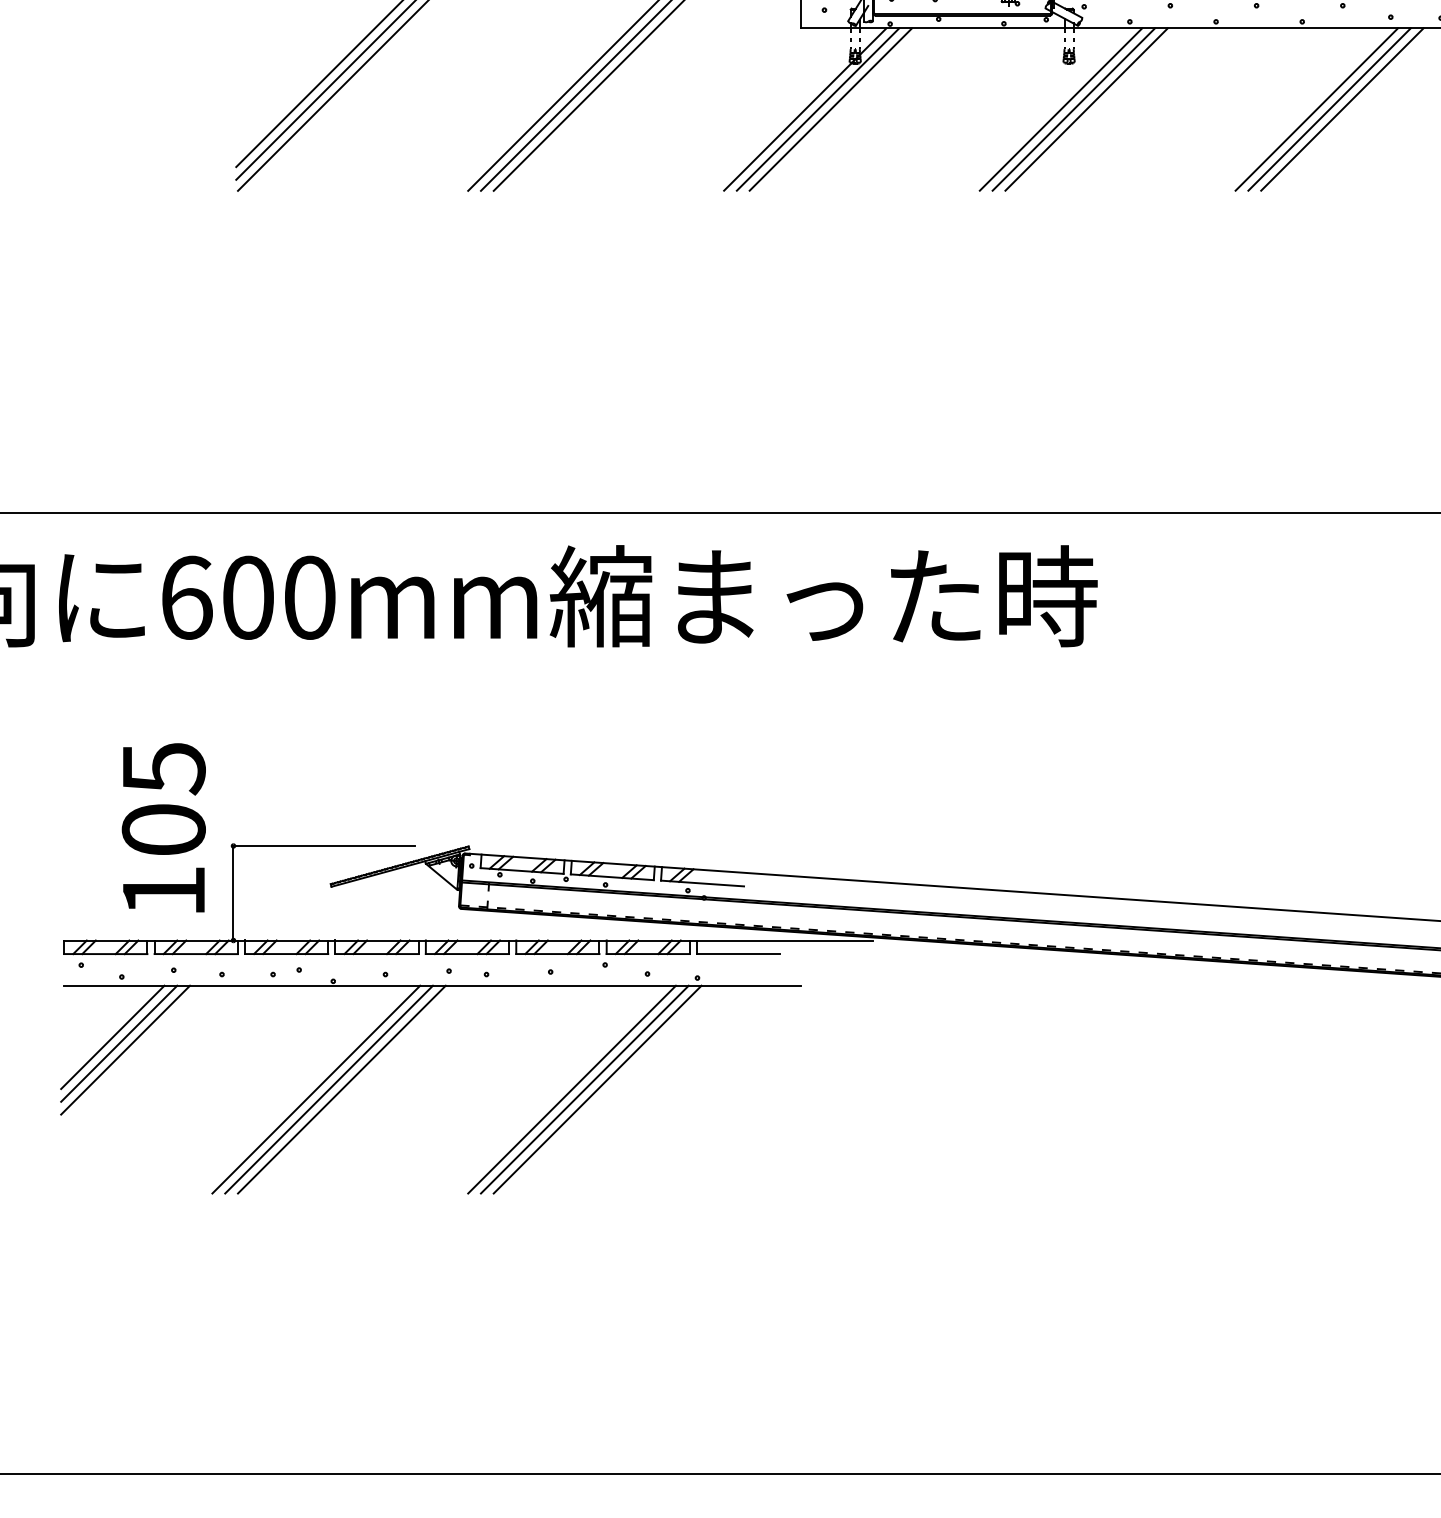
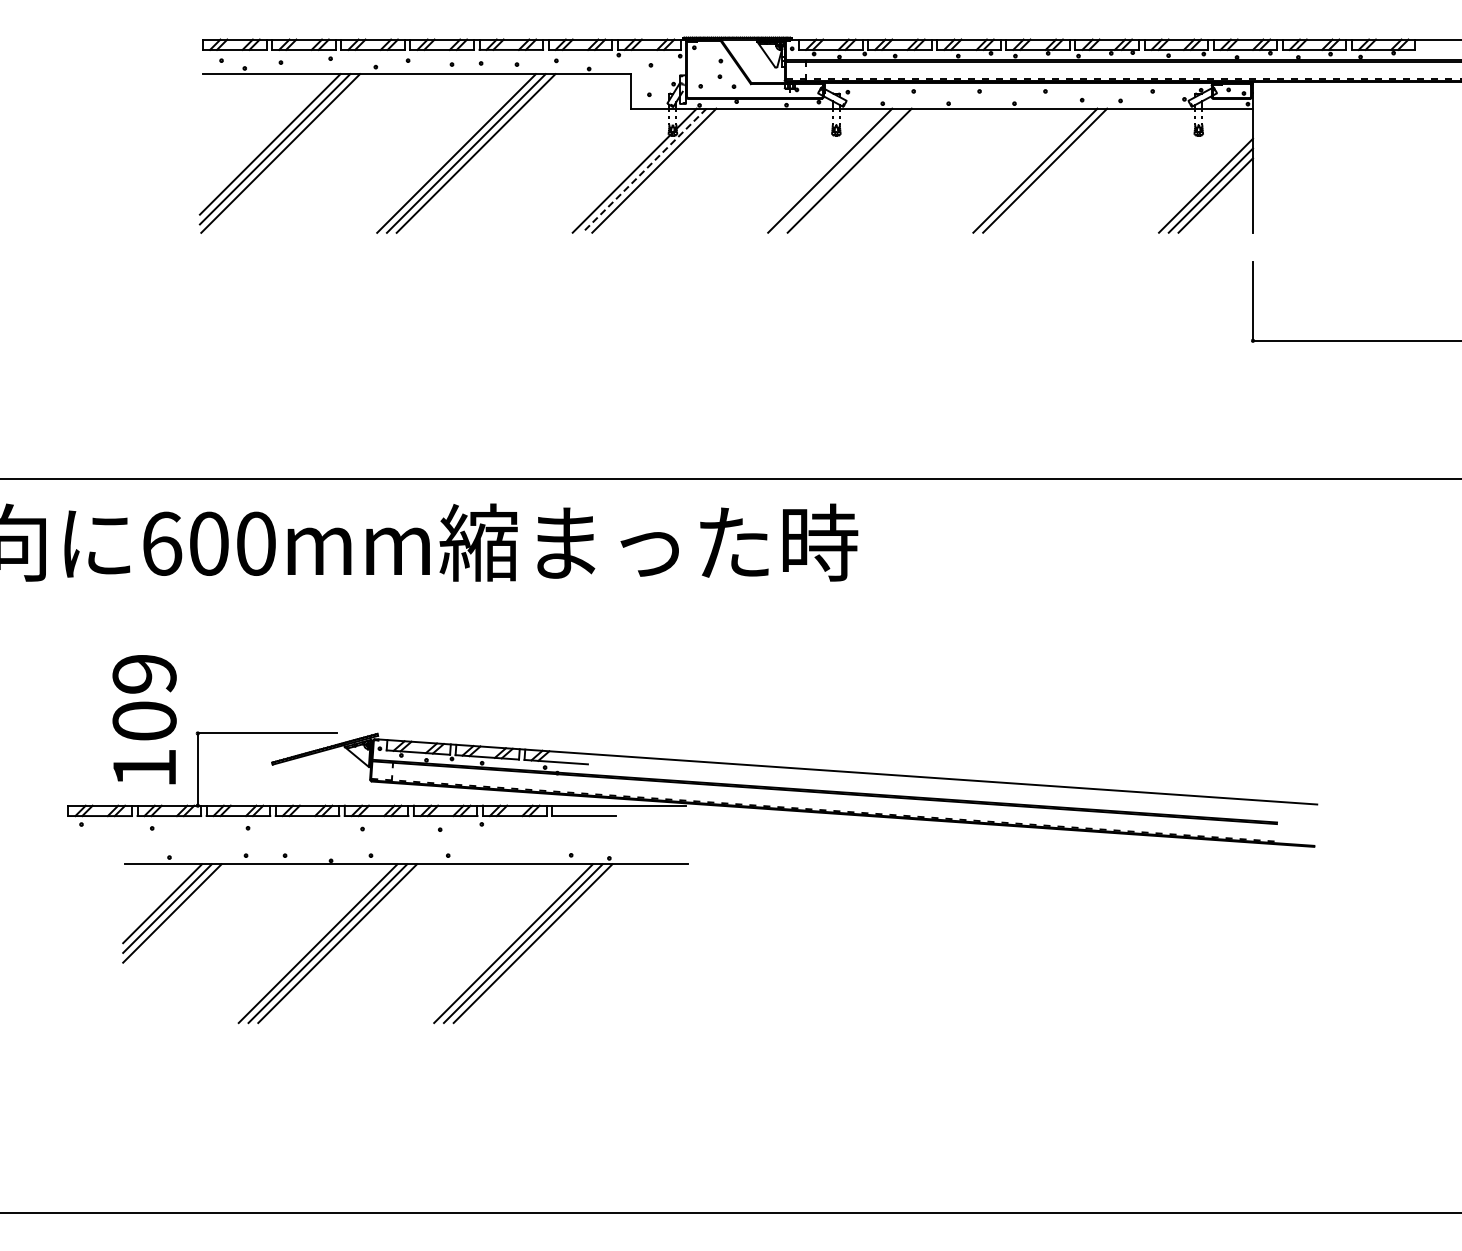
line: (818, 109) -> (644, 170), solid -> dashed
line: (1073, 109) -> (839, 170), removed
line: (1316, 109) -> (1025, 170), removed
text: (163, 768) -> (144, 674), 105 -> 109
part: (391, 1042) -> (375, 907), moved

